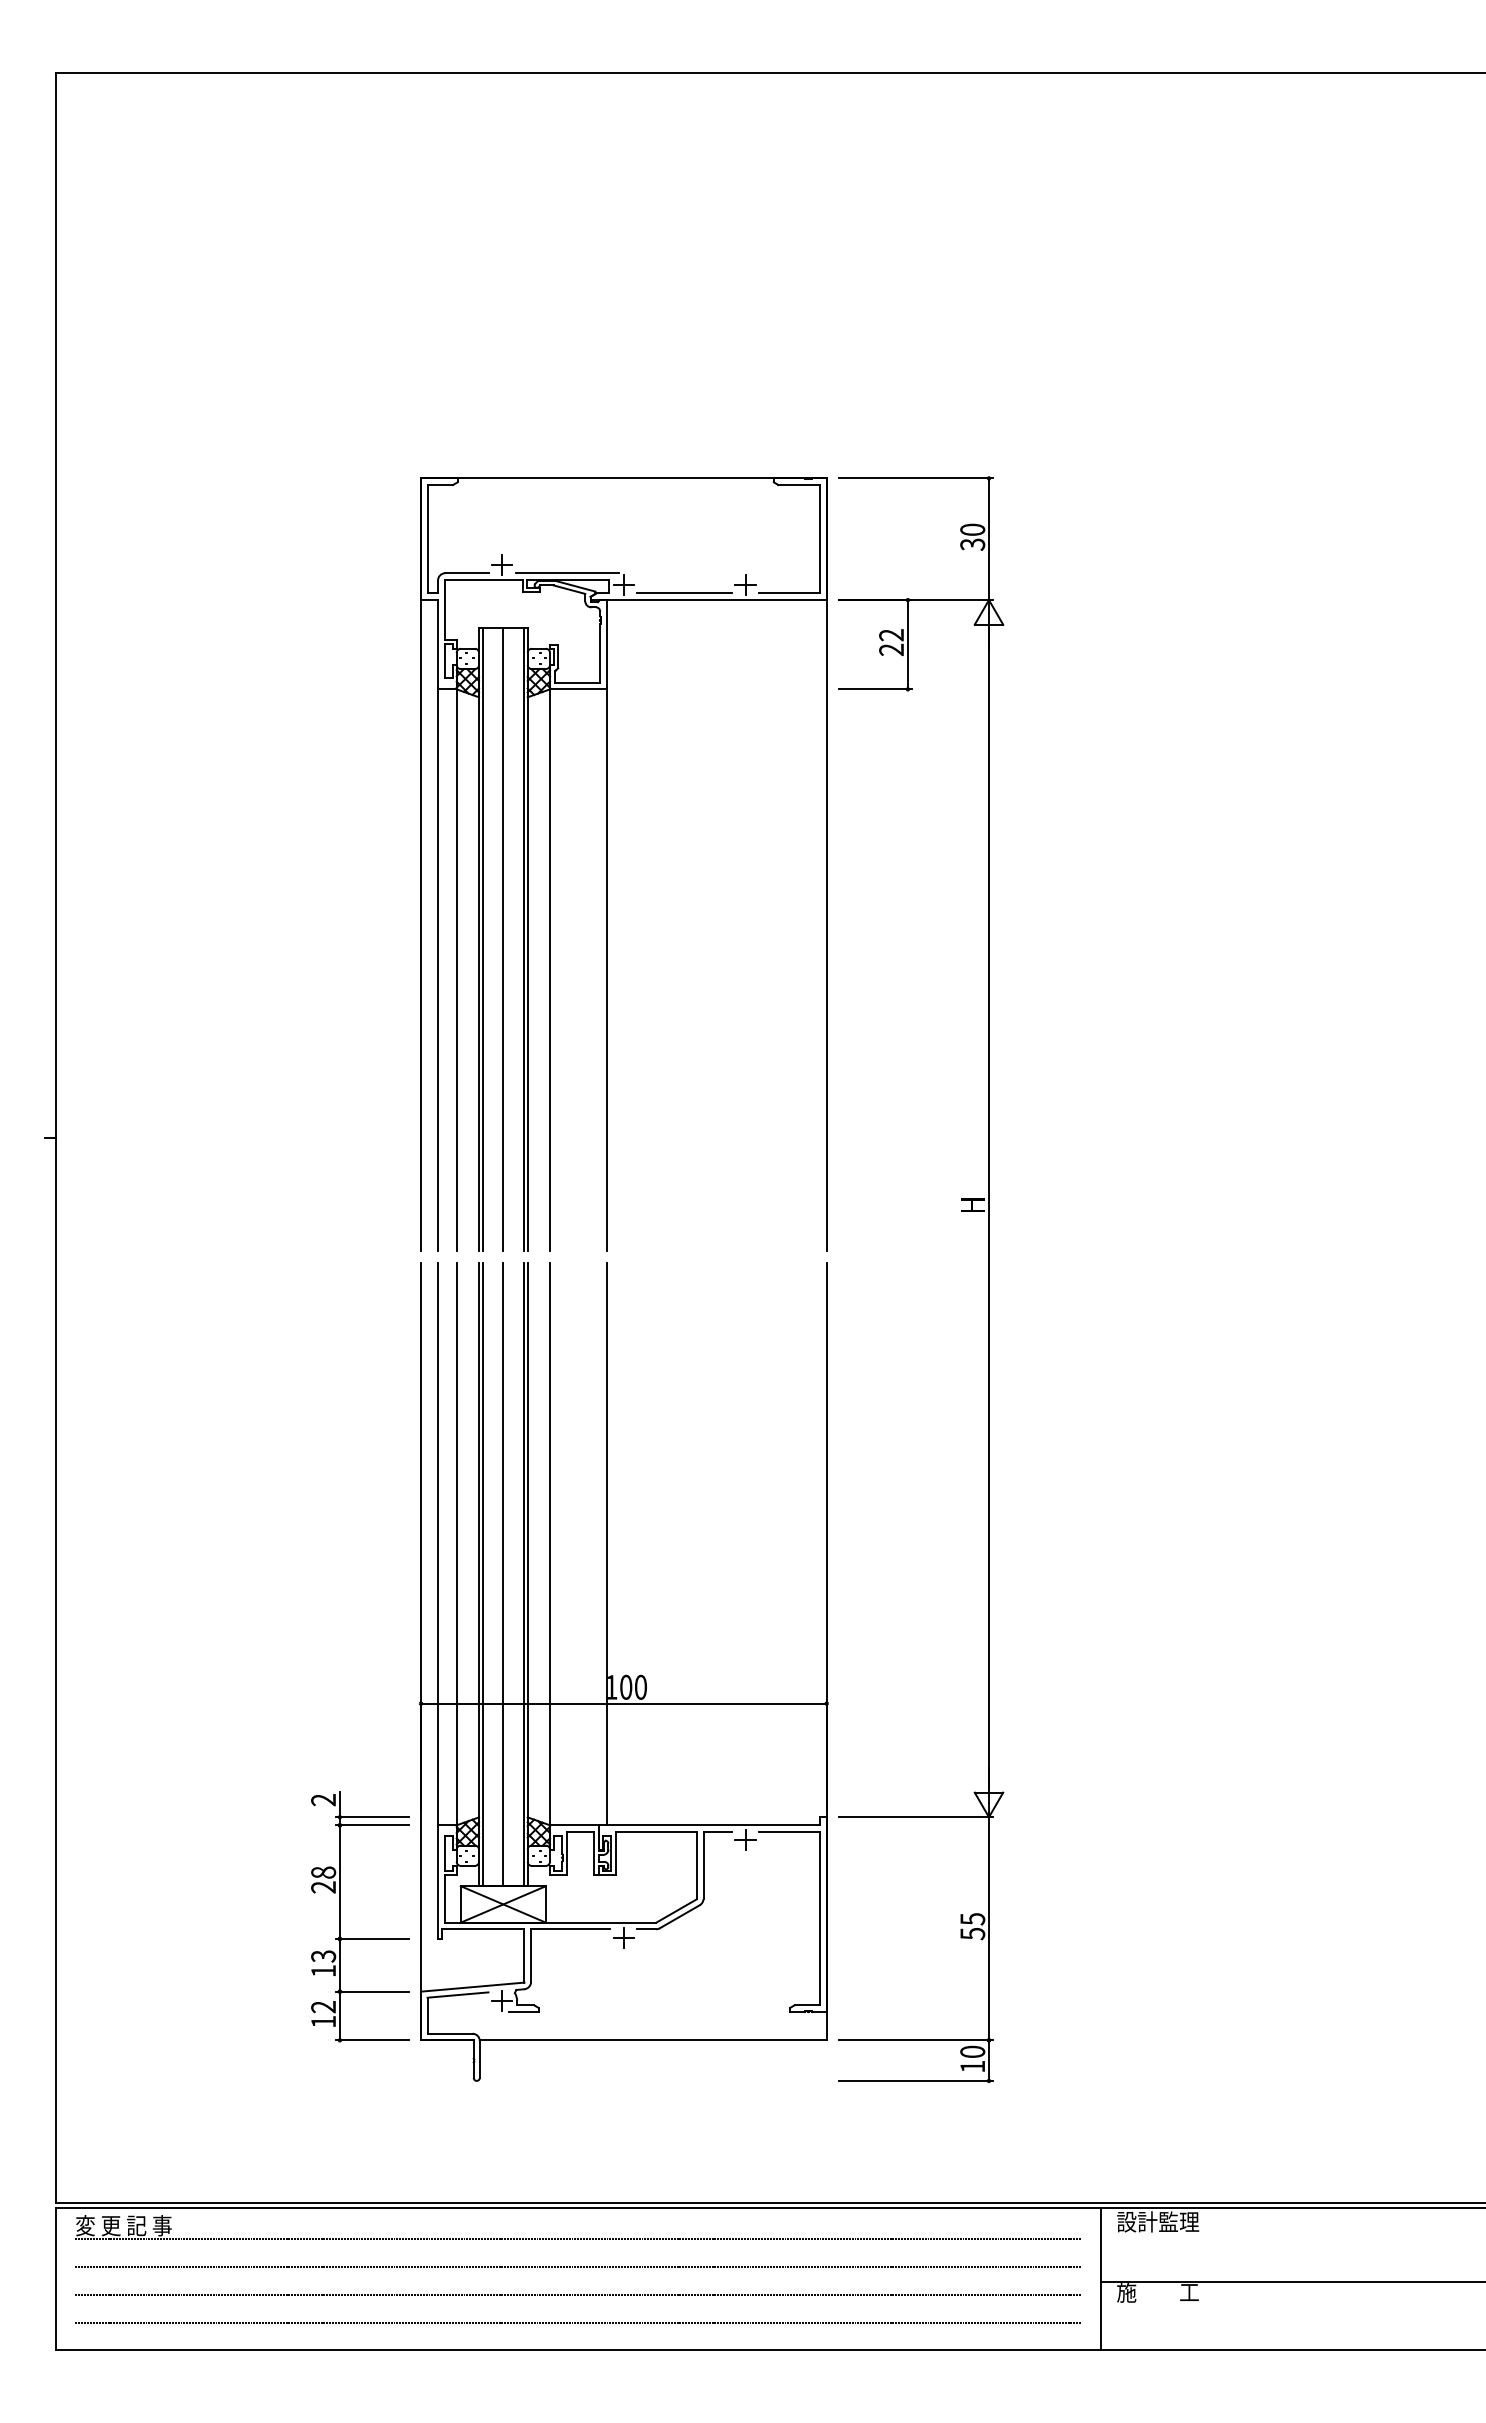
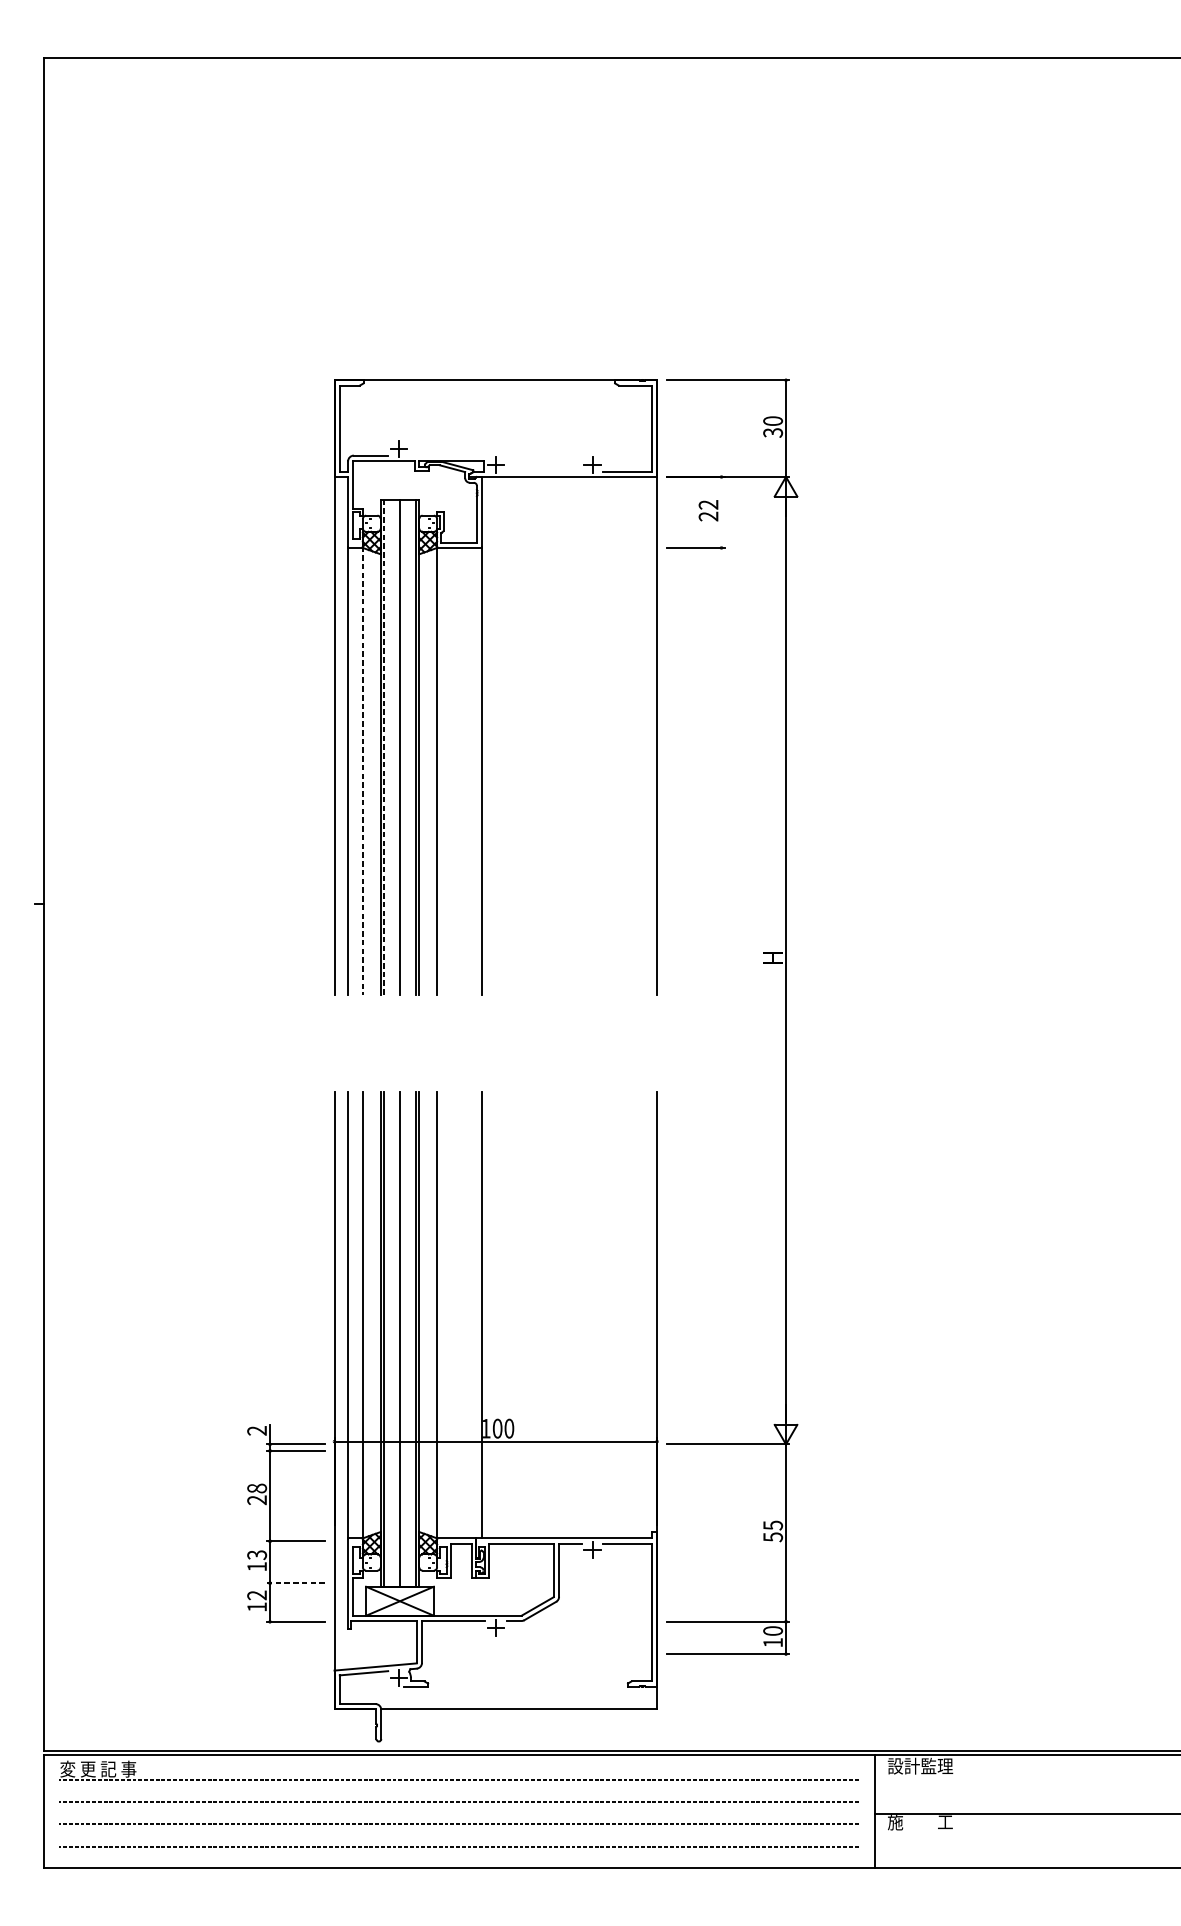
line: (567, 573) -> (450, 455), removed
line: (684, 593) -> (543, 471), removed
line: (907, 644) -> (721, 512), removed
line: (483, 940) -> (384, 747), solid -> dashed
line: (456, 969) -> (362, 770), solid -> dashed
part: (623, 1671) -> (495, 1416), moved
line: (372, 1991) -> (295, 1583), solid -> dashed

